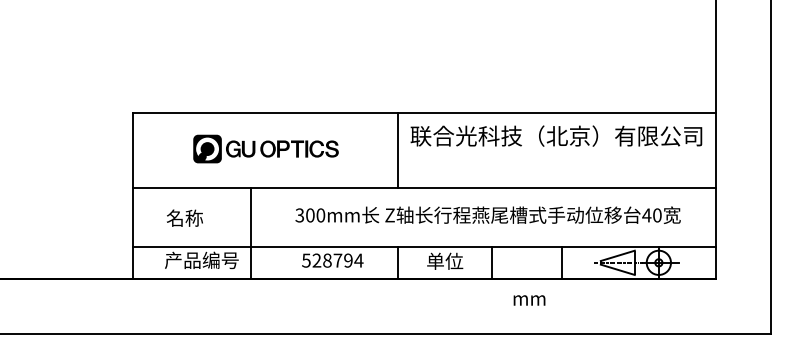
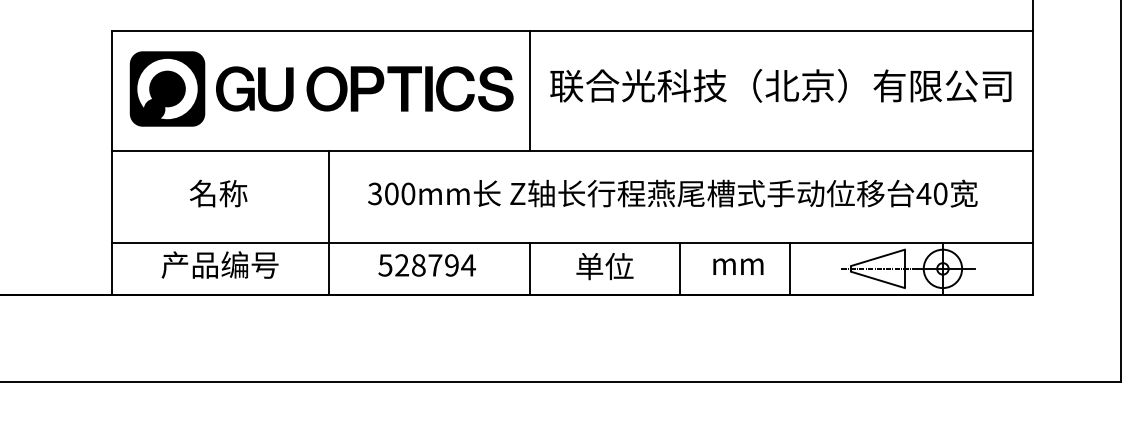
text: (556, 135) -> (781, 84), moved
part: (265, 148) -> (320, 88), size x1.67
text: (184, 217) -> (217, 192), moved
line: (250, 233) -> (328, 222), moved
text: (529, 300) -> (738, 266), moved

